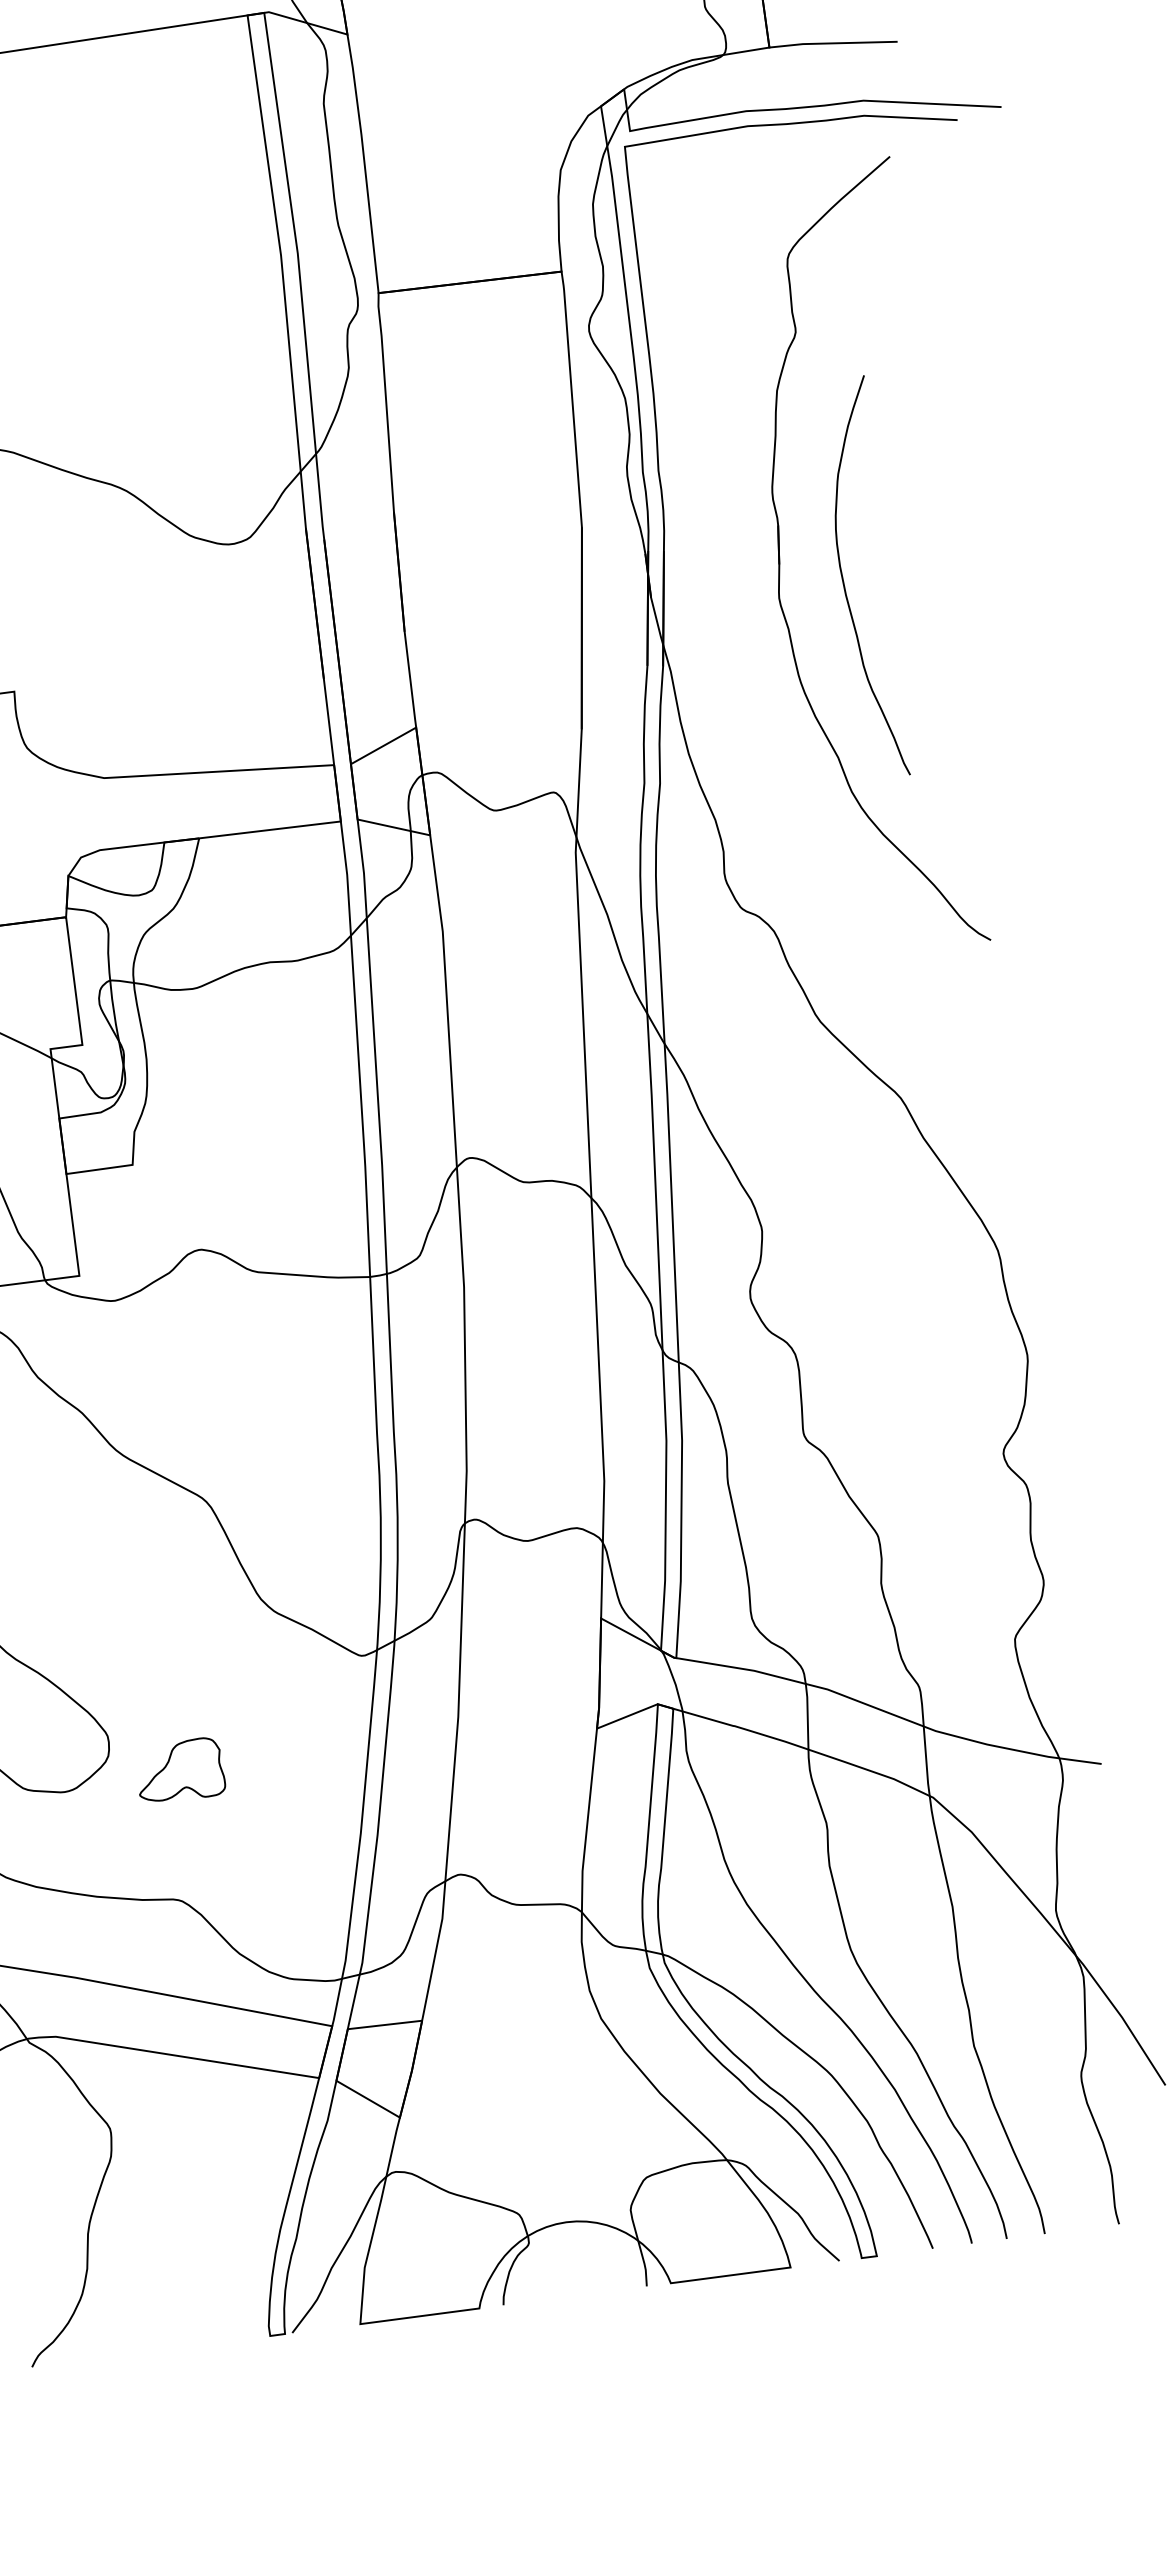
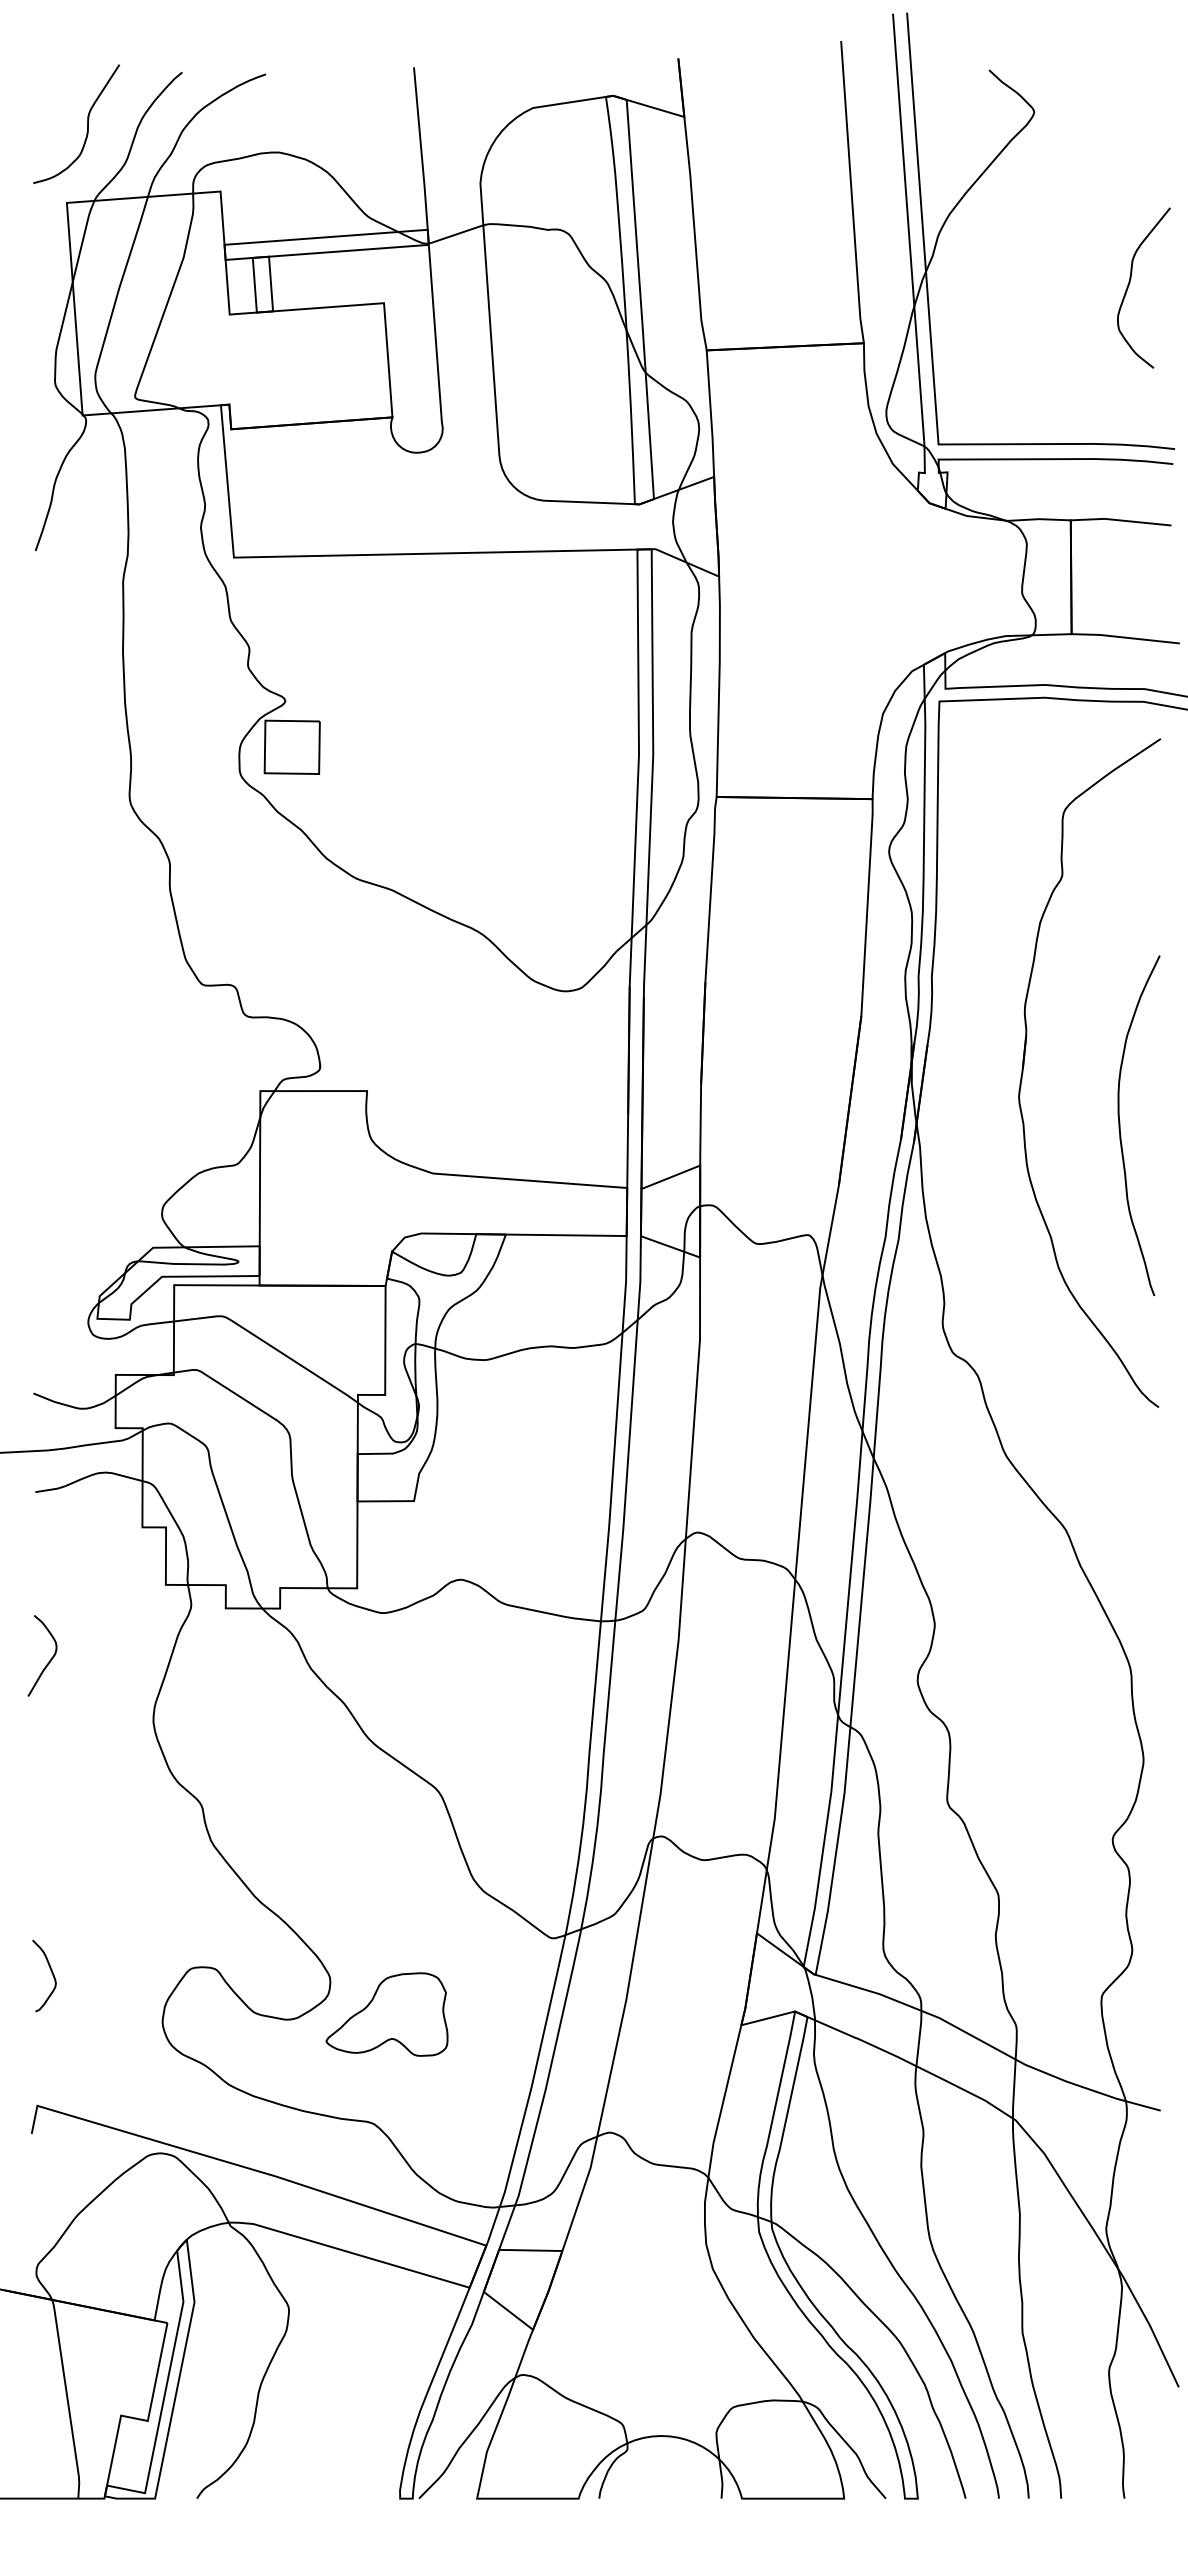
curve: (844, 580) -> (1120, 1125), moved
part: (179, 1770) -> (386, 2014), size x1.67

